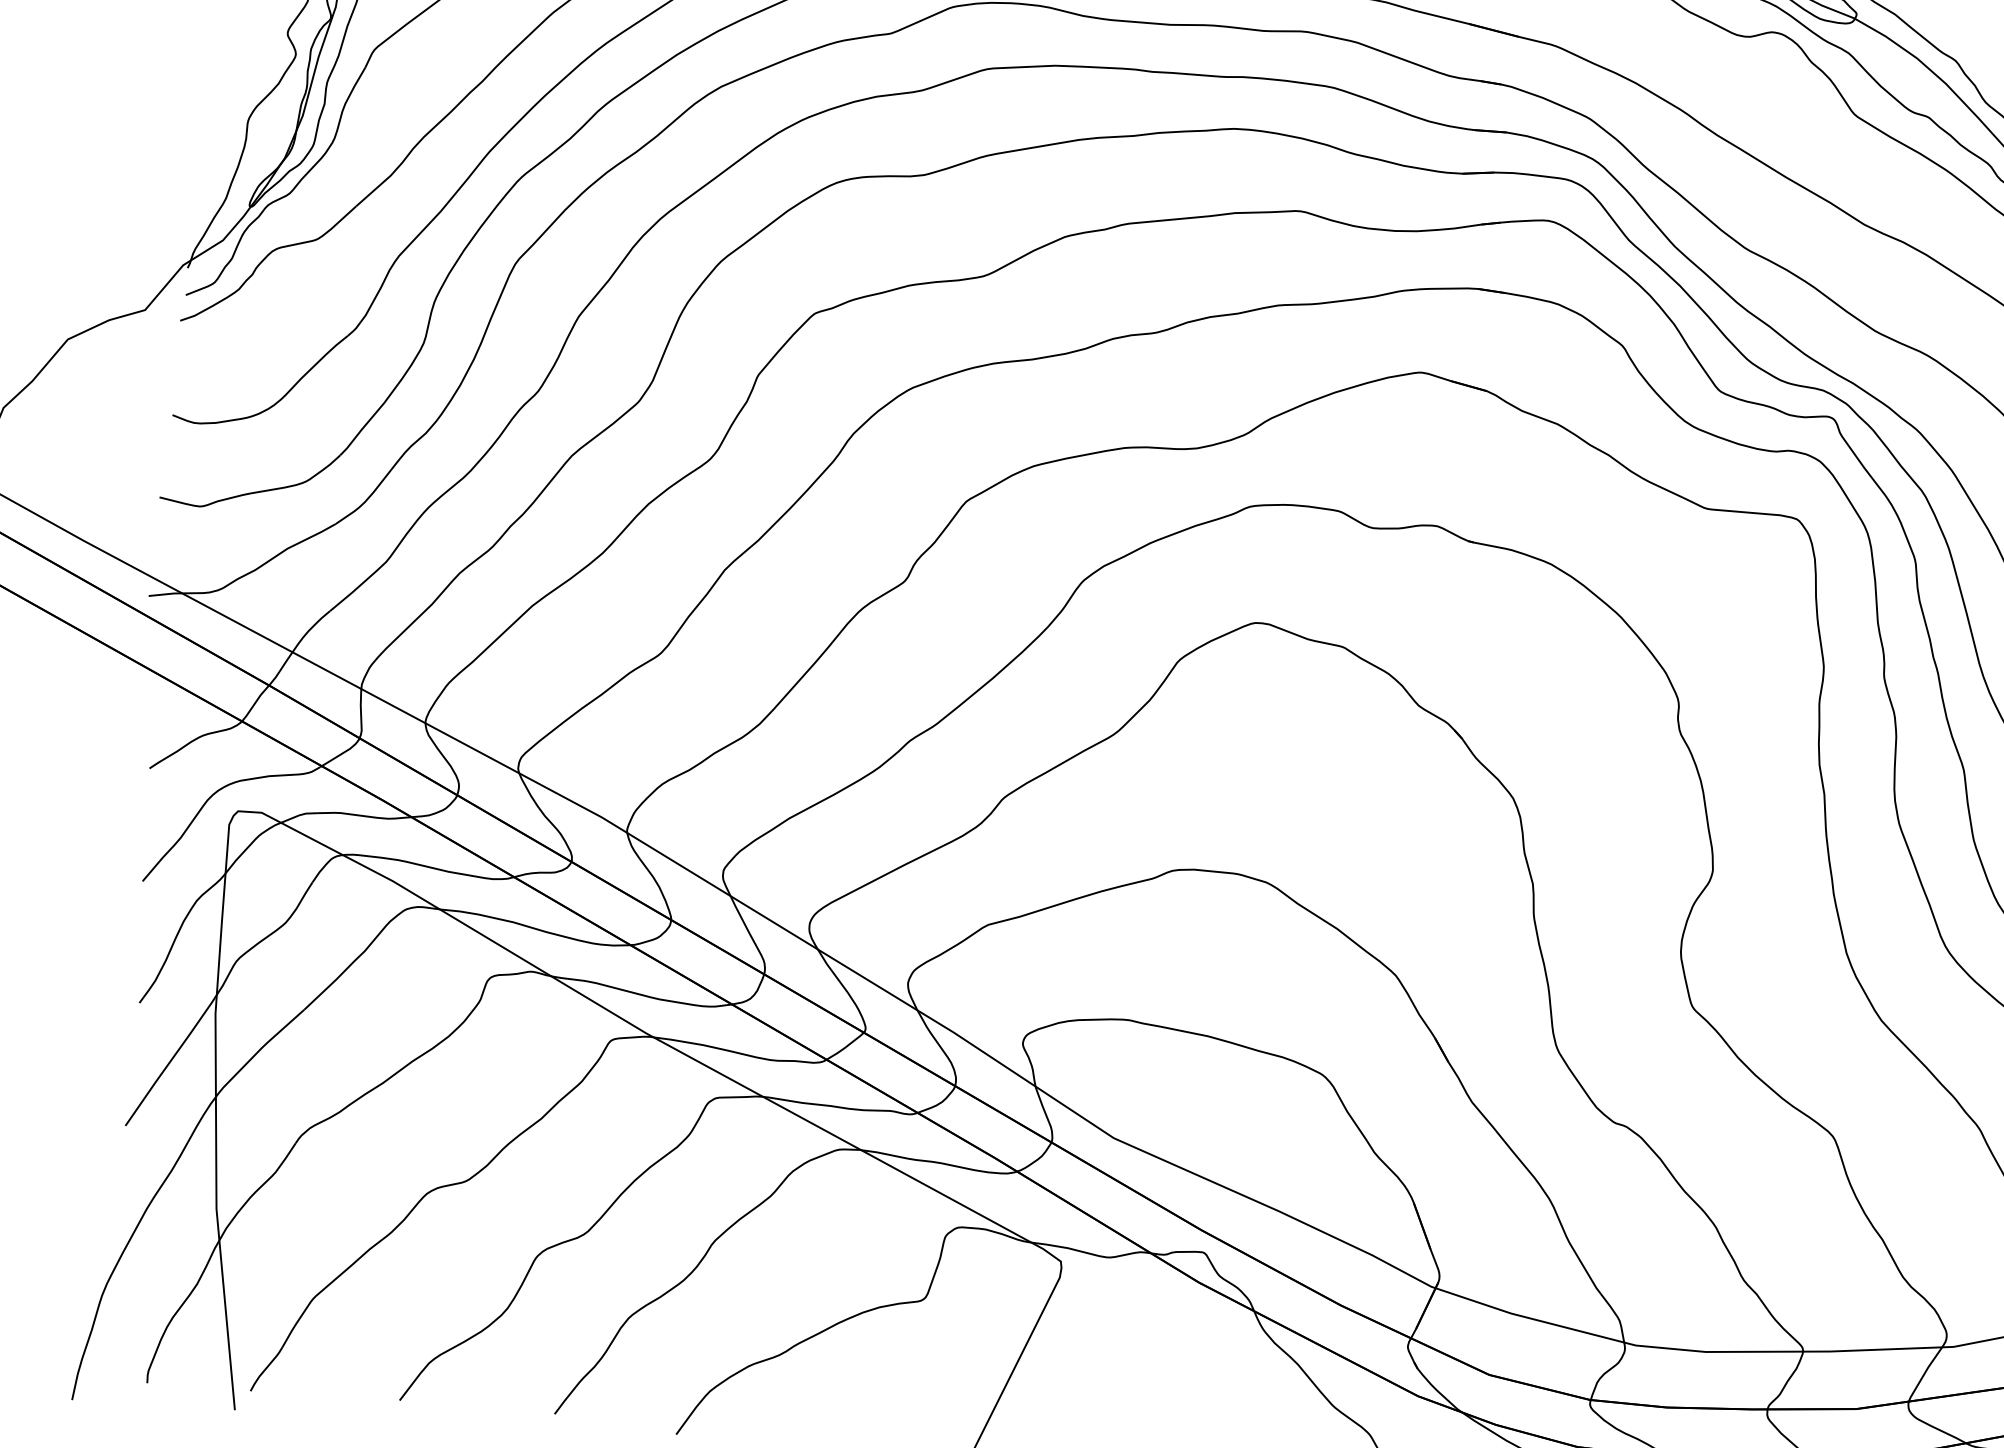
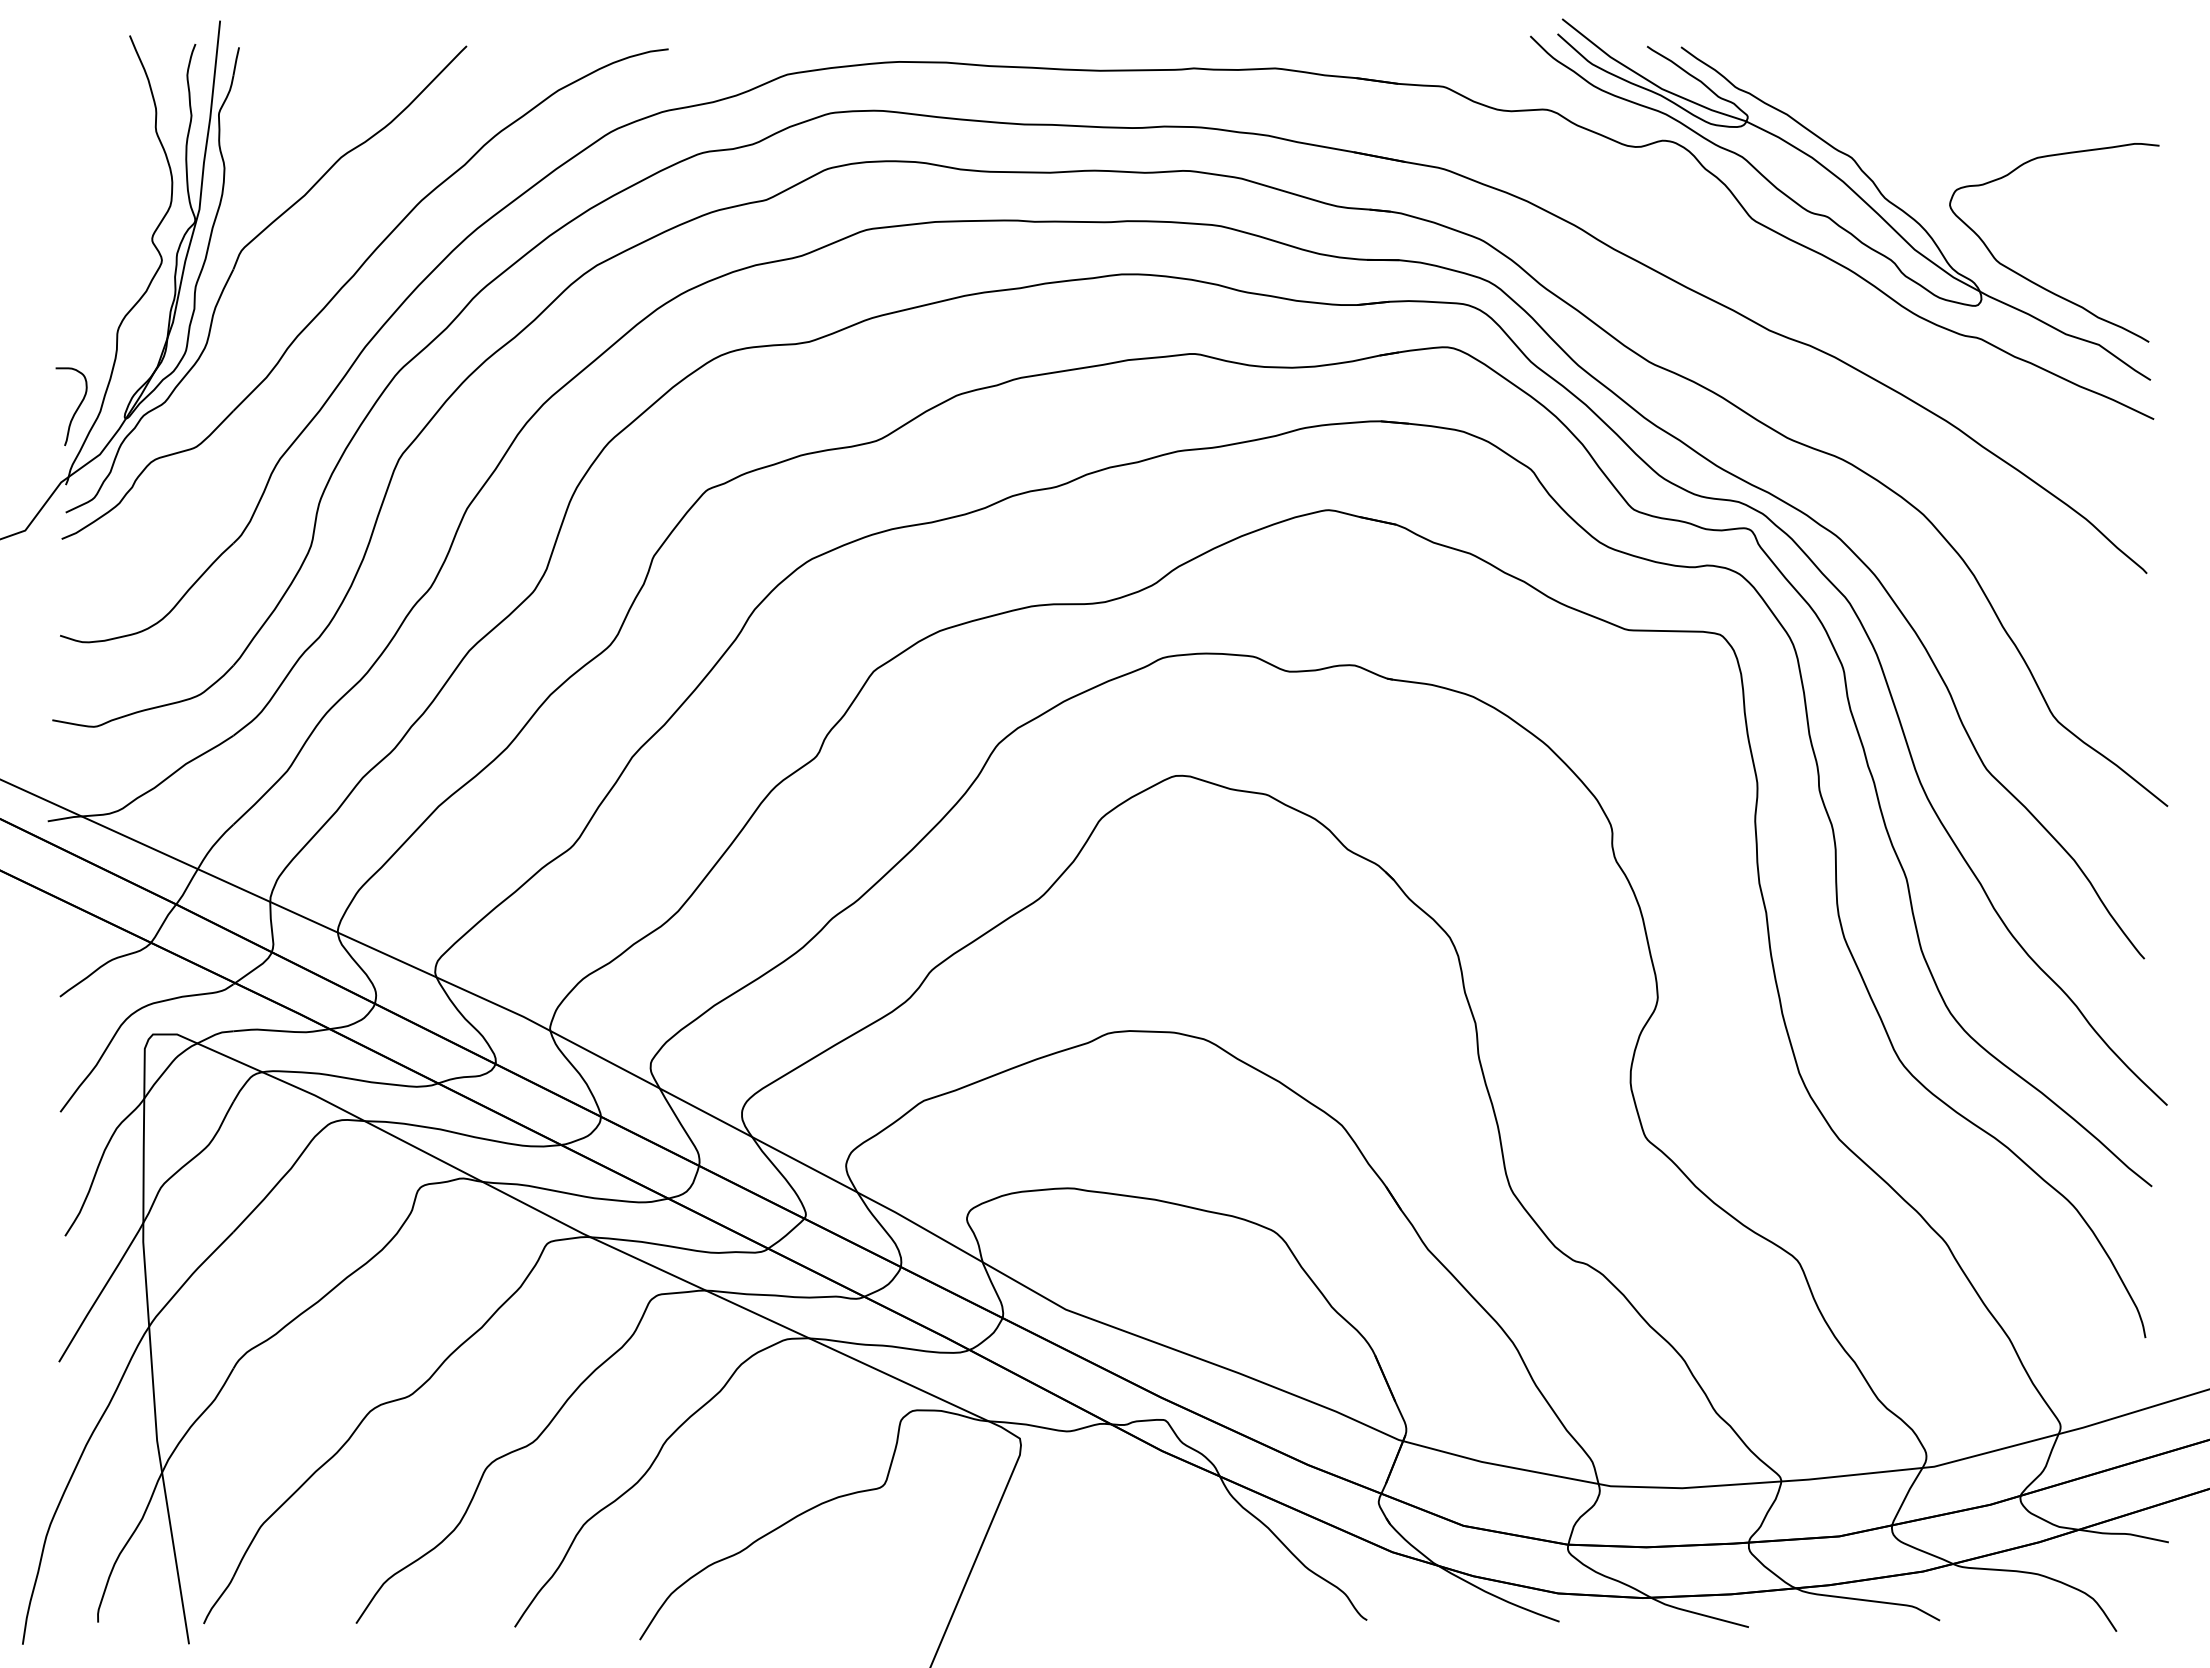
curve: (202, 193) -> (76, 408), added

